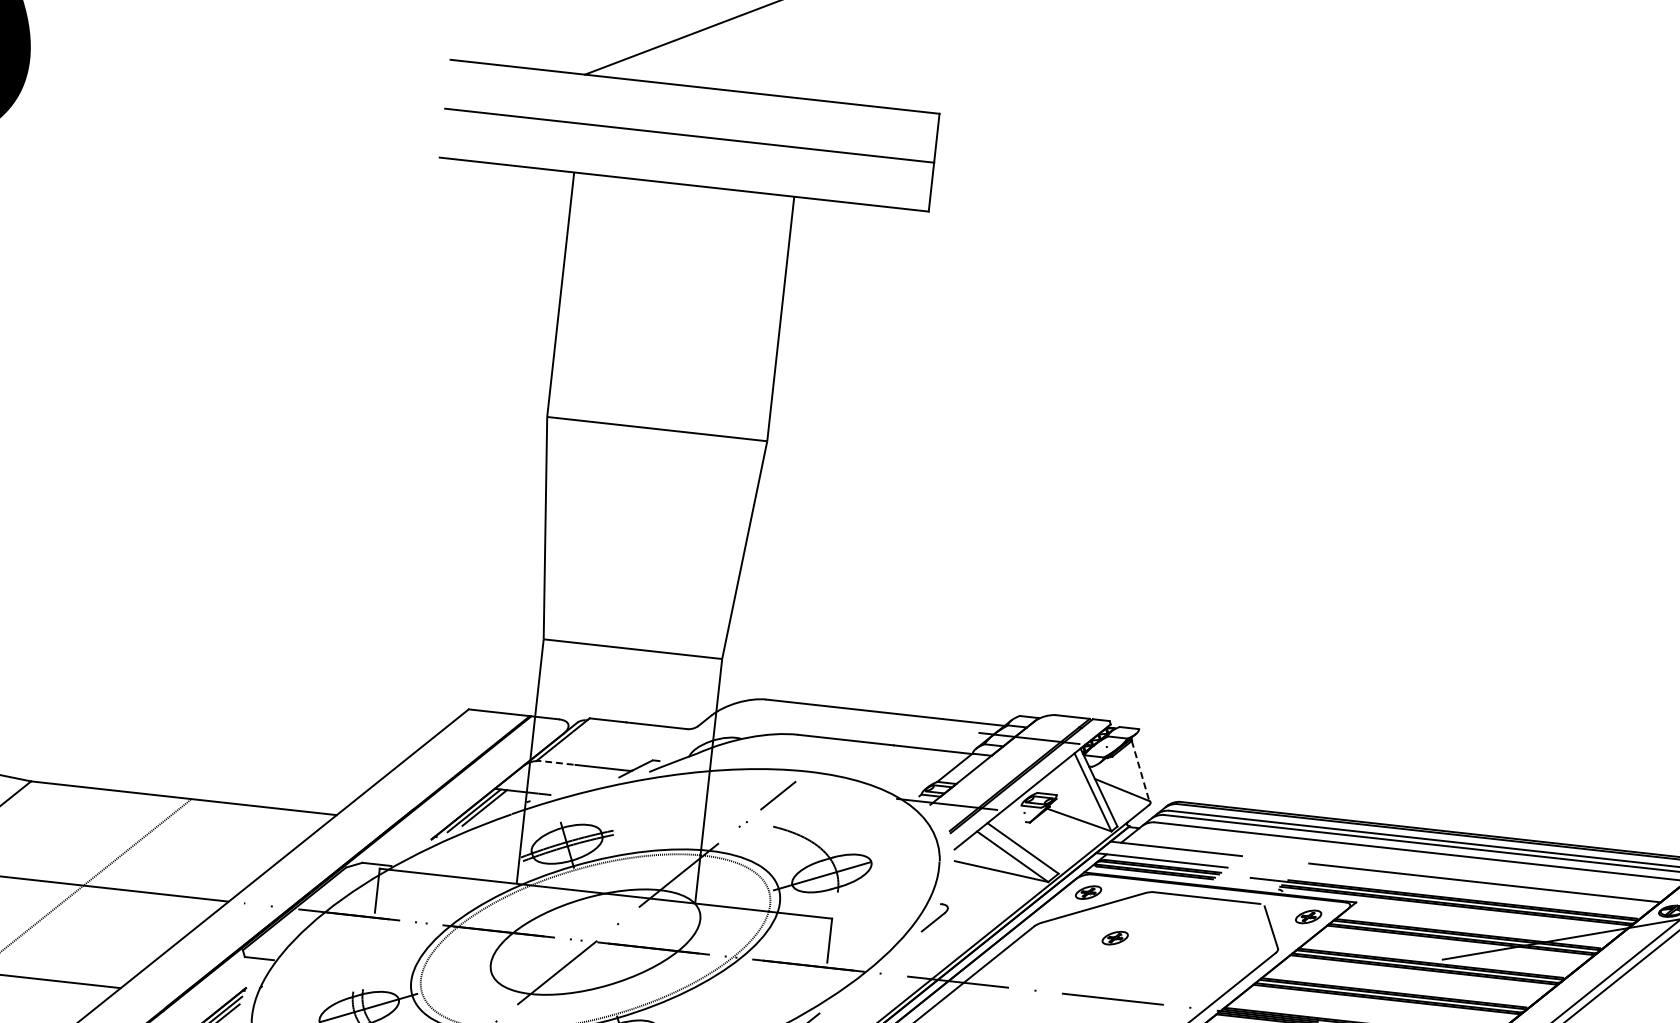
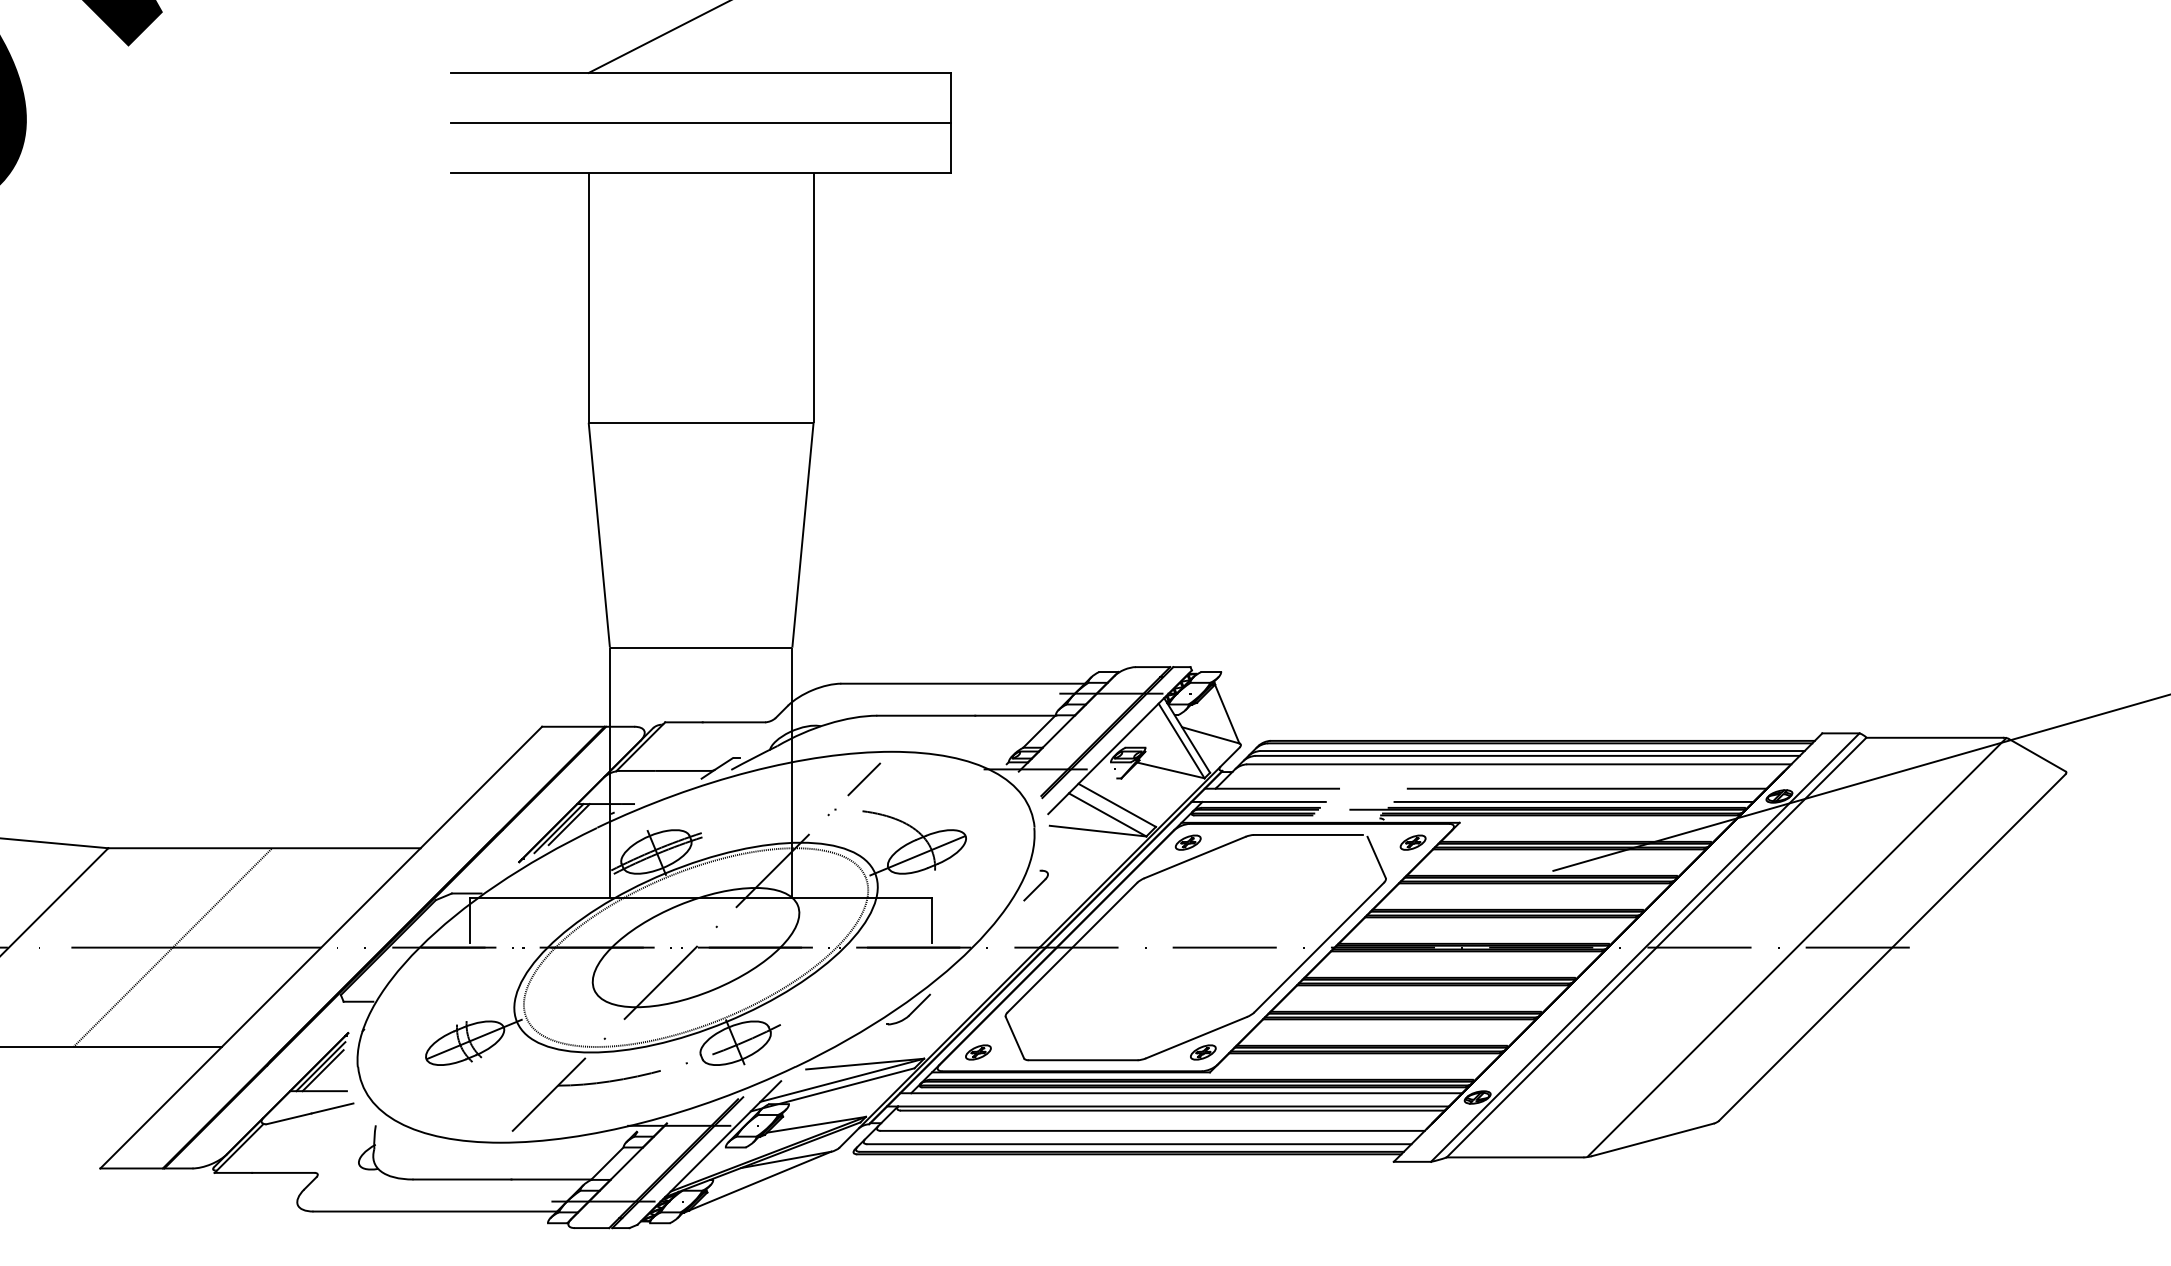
line: (556, 762) -> (636, 770), dashed -> solid
line: (1140, 771) -> (1227, 714), dashed -> solid
line: (1469, 893) -> (1573, 801), added
part: (1114, 937) -> (1219, 885), removed

